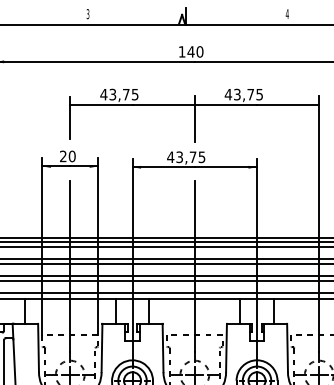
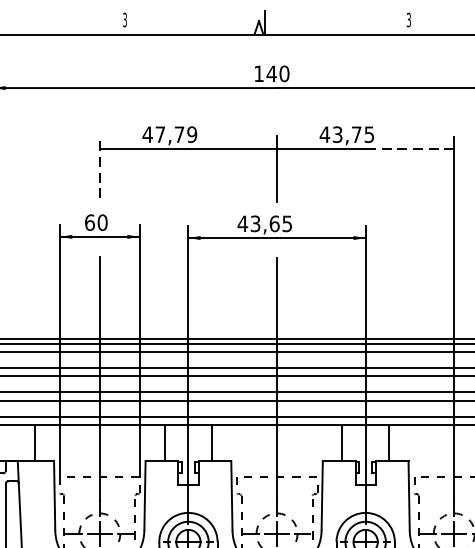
text: (286, 14) -> (407, 20), 4 -> 3
text: (123, 94) -> (175, 134), 43,75 -> 47,79
line: (287, 104) -> (409, 148), solid -> dashed
line: (70, 117) -> (100, 167), solid -> dashed
text: (63, 156) -> (90, 222), 20 -> 60
text: (192, 157) -> (273, 224), 43,75 -> 43,65

